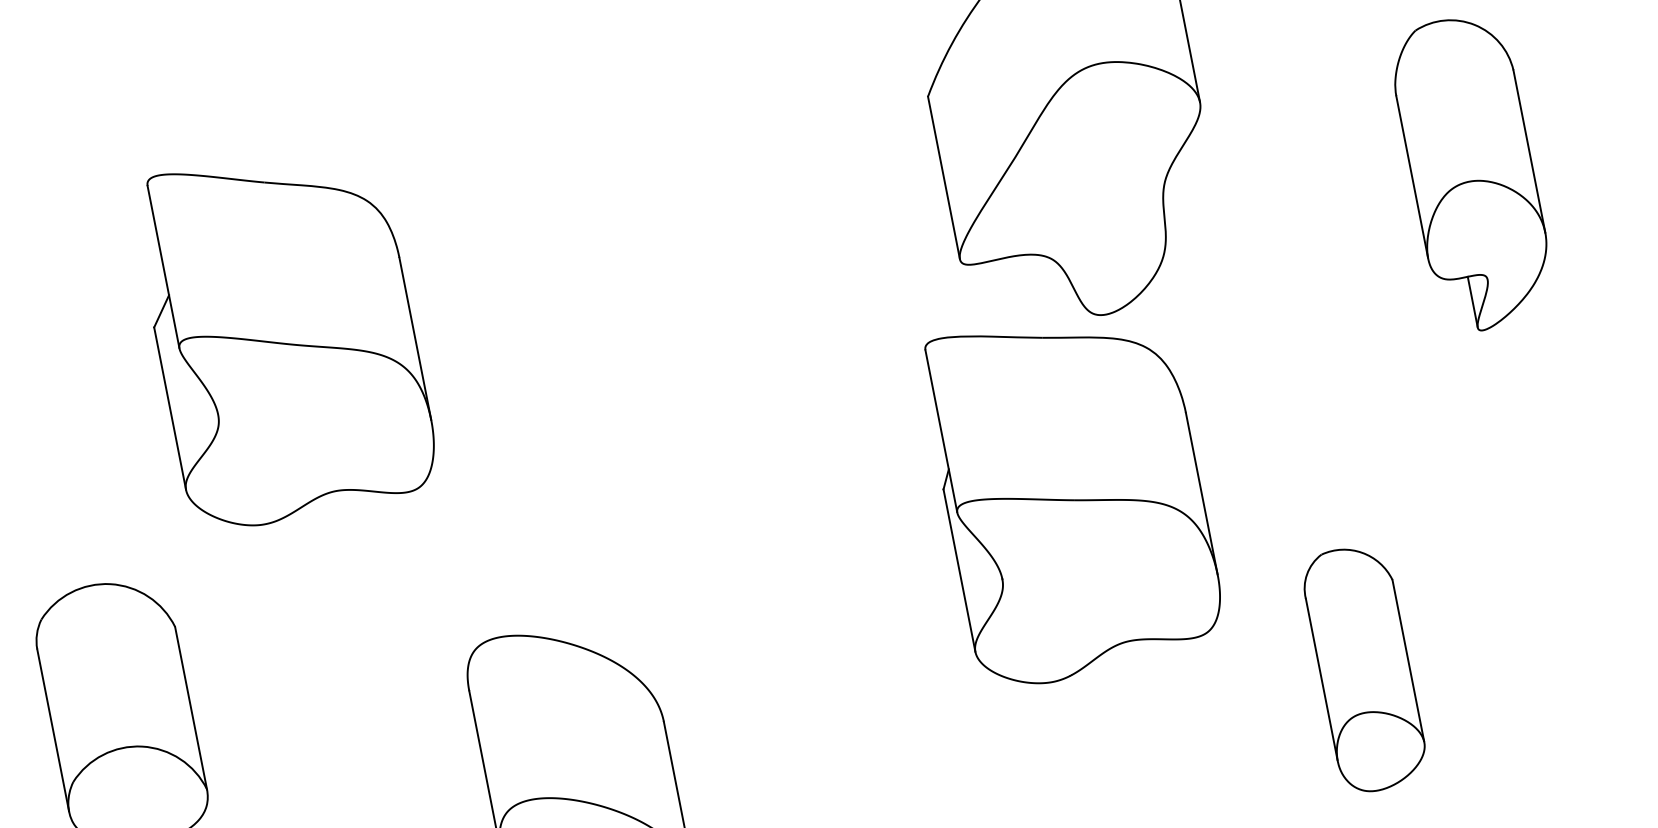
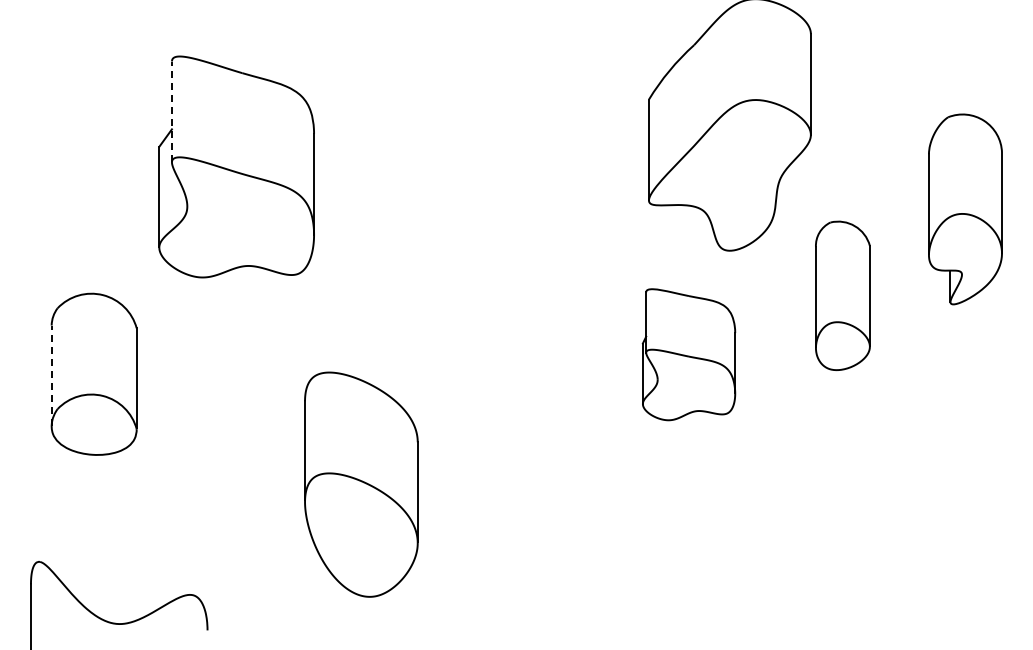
line: (162, 266) -> (171, 111), solid -> dashed
part: (1072, 494) -> (688, 354), size x0.6
part: (1363, 668) -> (842, 295), moved
line: (52, 729) -> (51, 375), solid -> dashed

